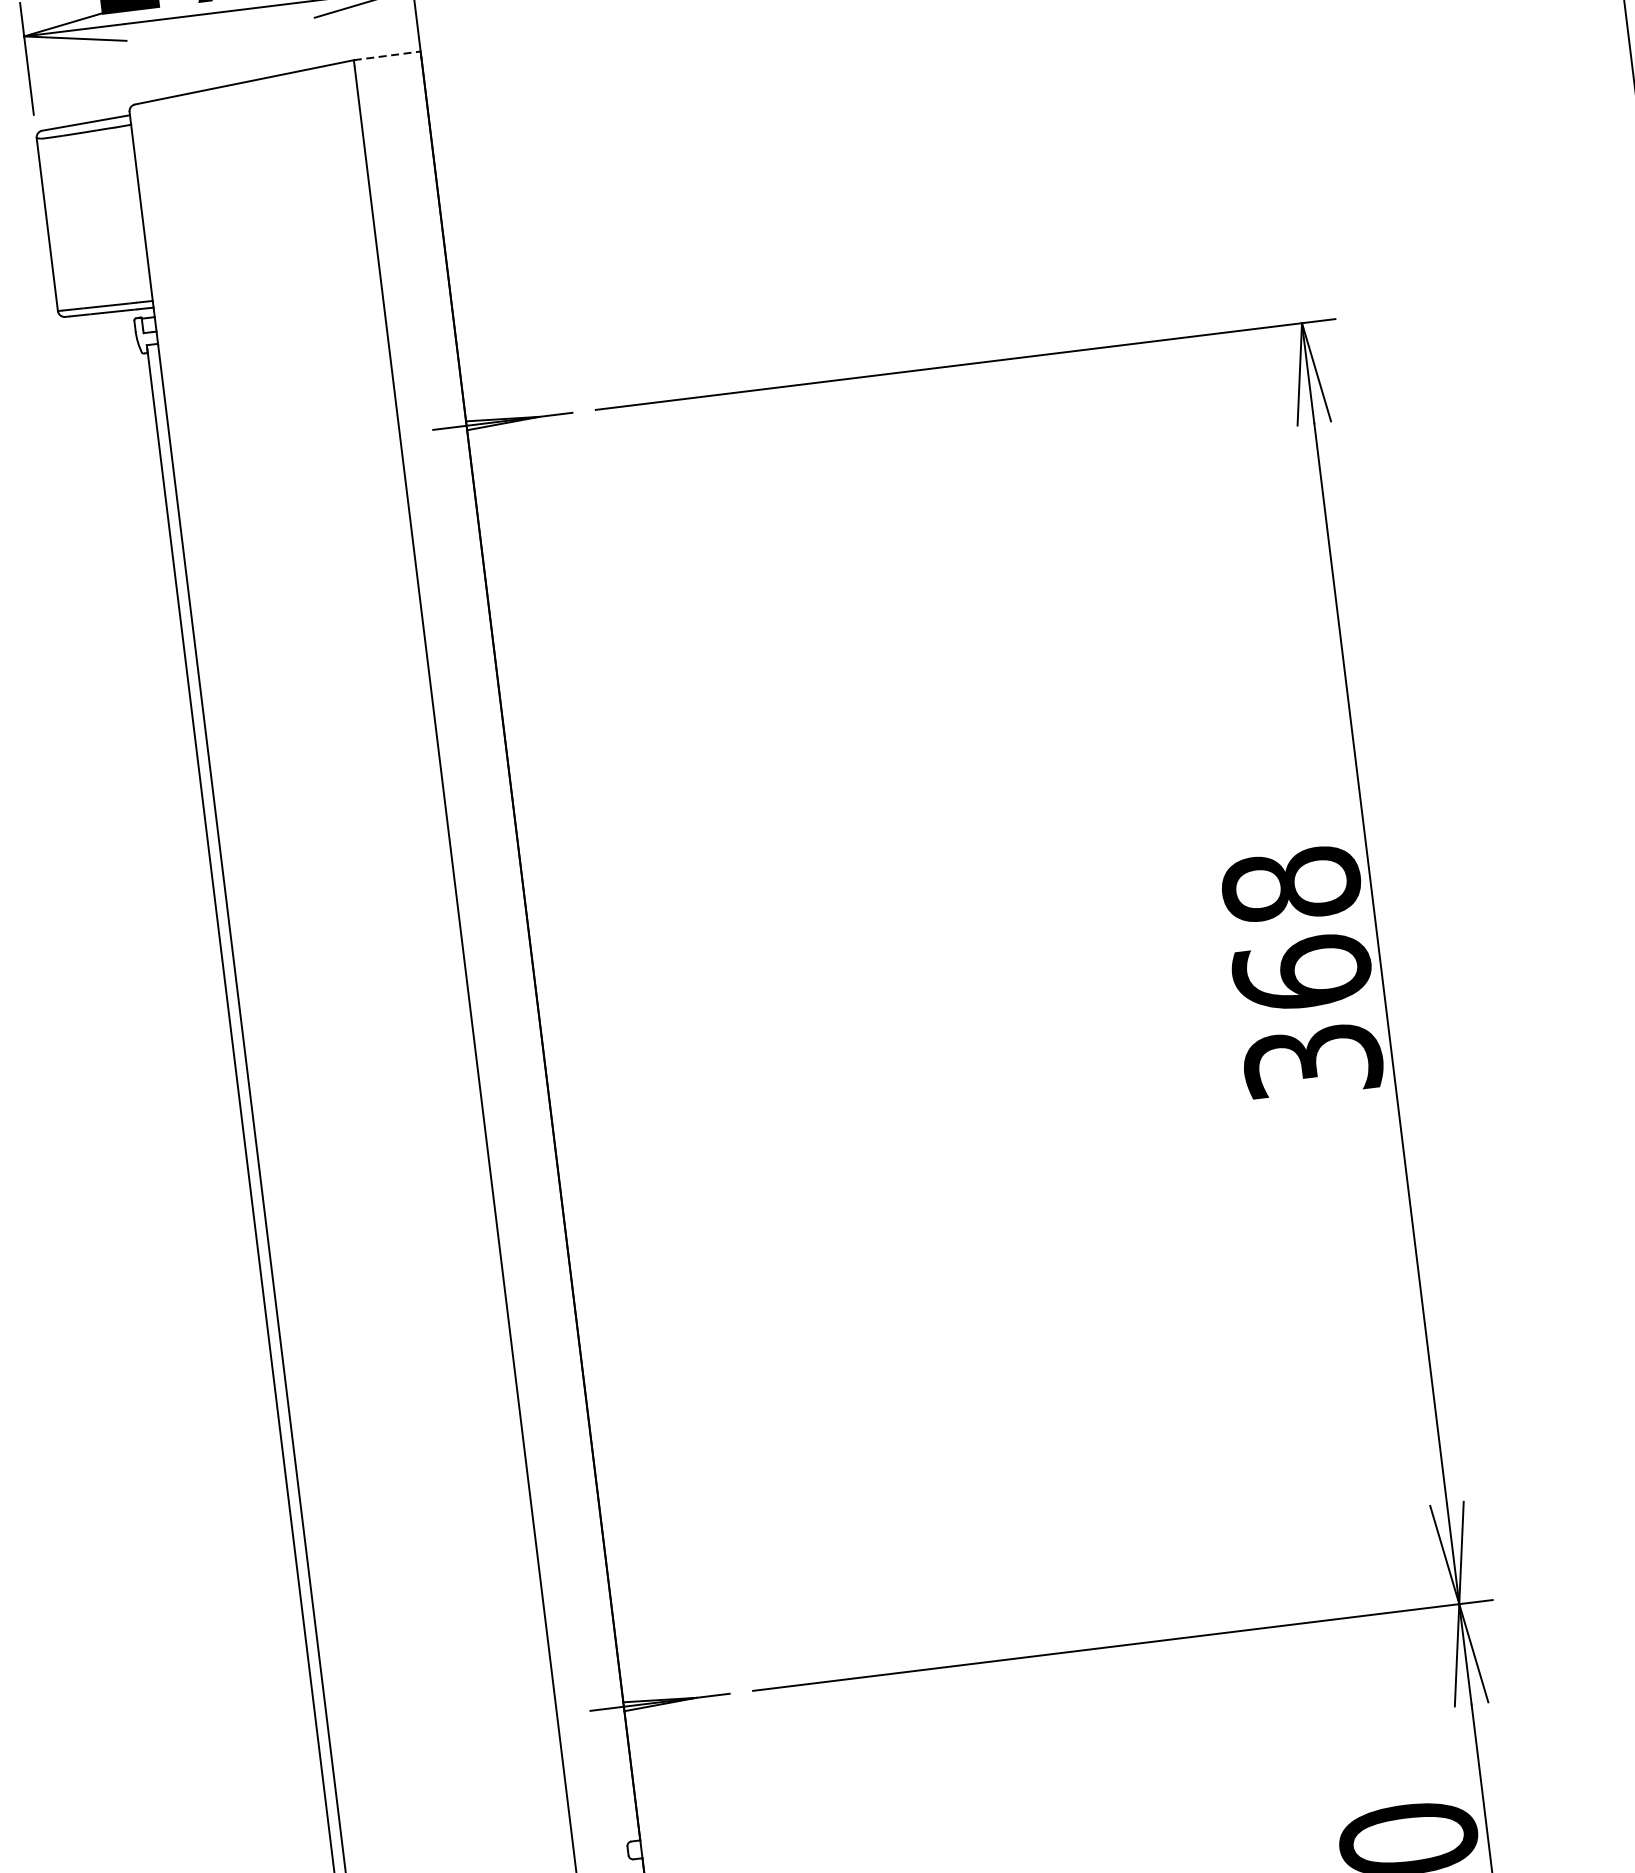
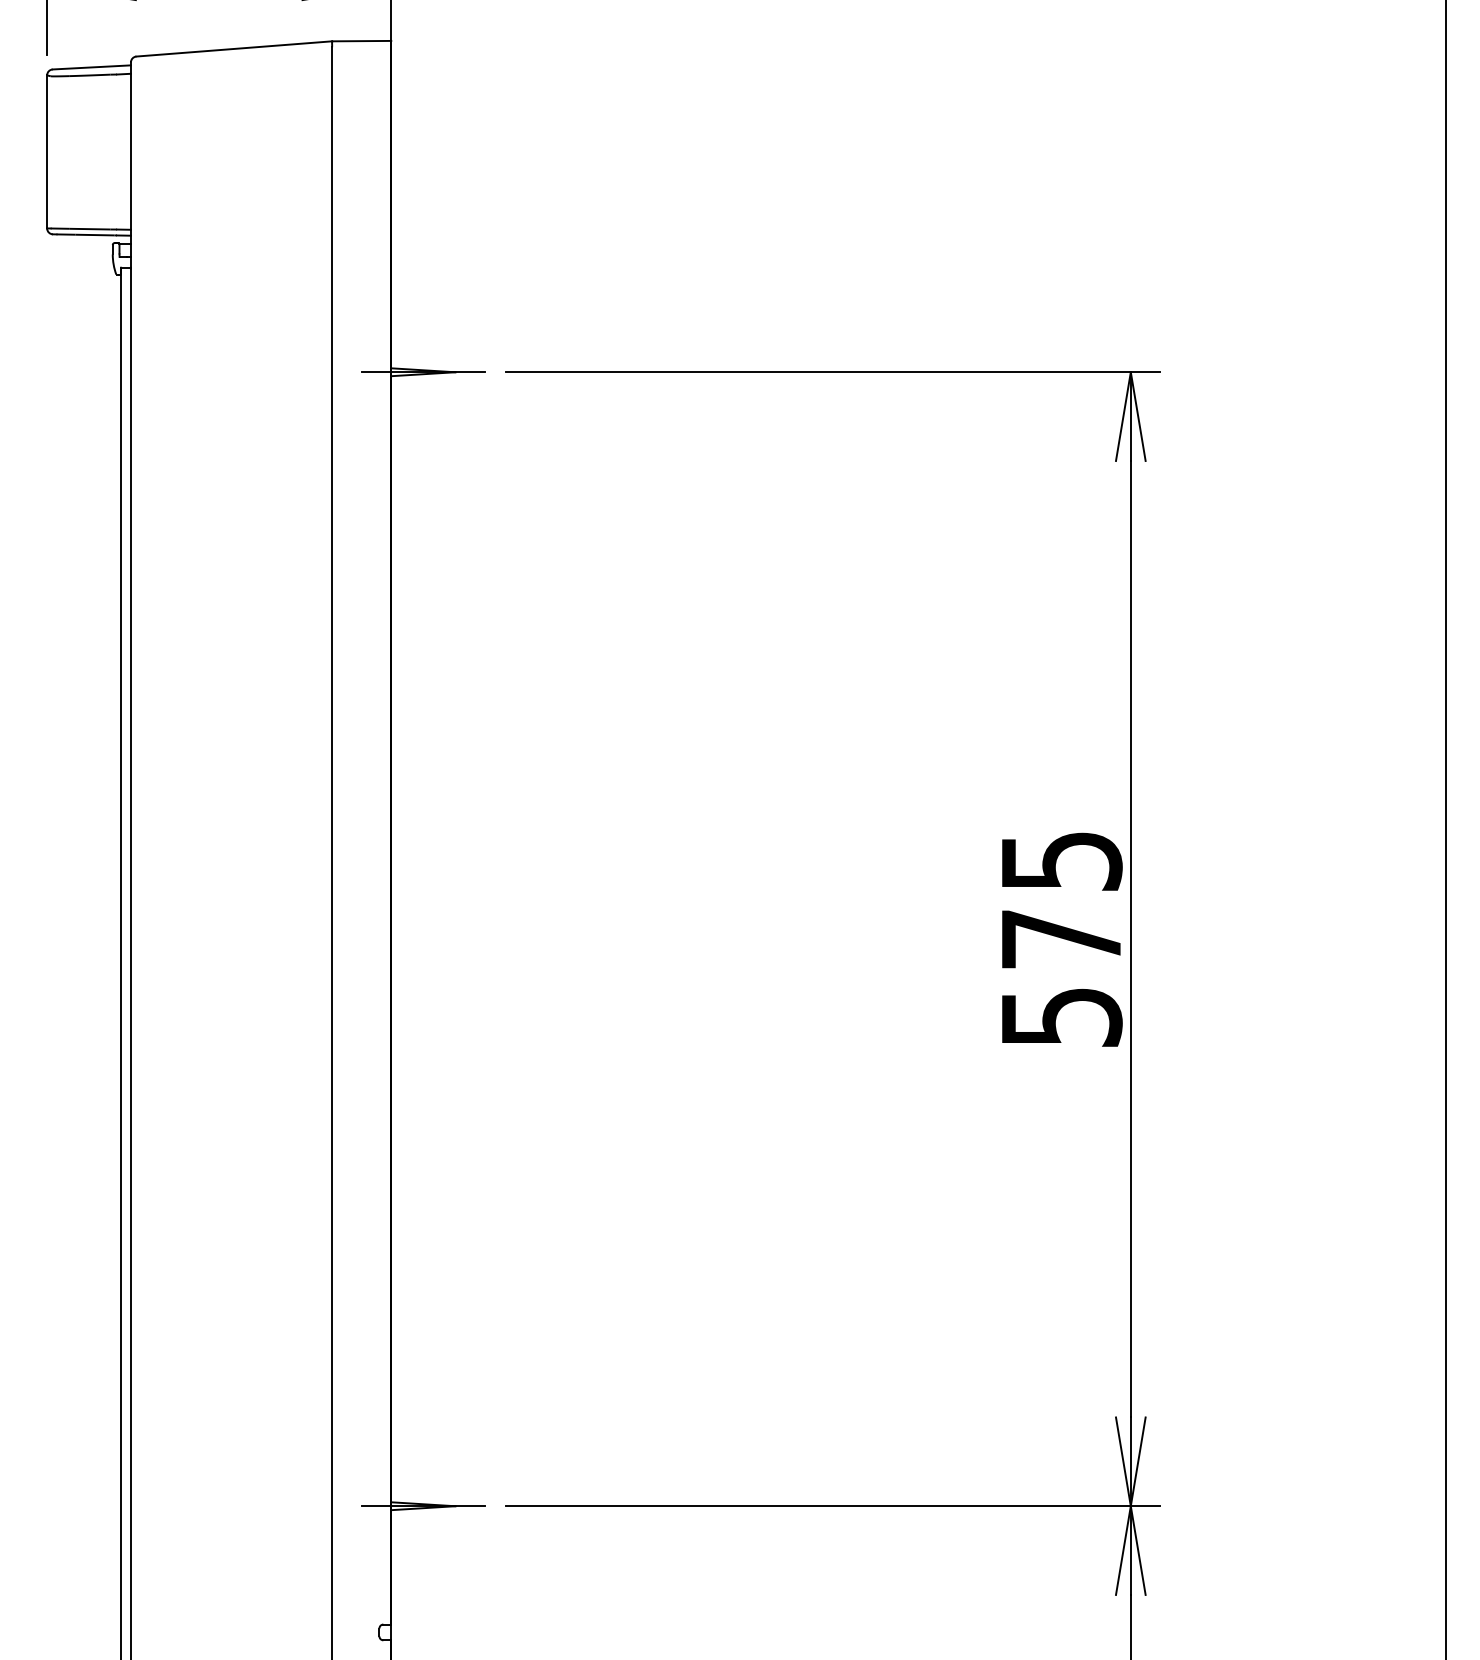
line: (387, 56) -> (361, 41), dashed -> solid
text: (1302, 972) -> (1061, 938), 368 -> 575

